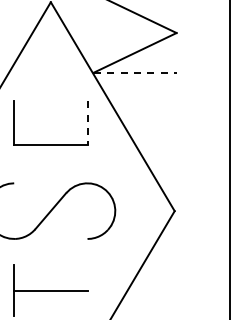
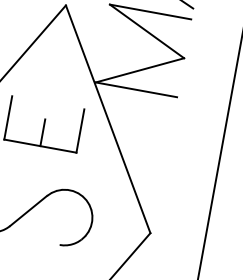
line: (135, 72) -> (136, 89), dashed -> solid
line: (87, 123) -> (80, 131), dashed -> solid
line: (50, 131) -> (42, 132), added

